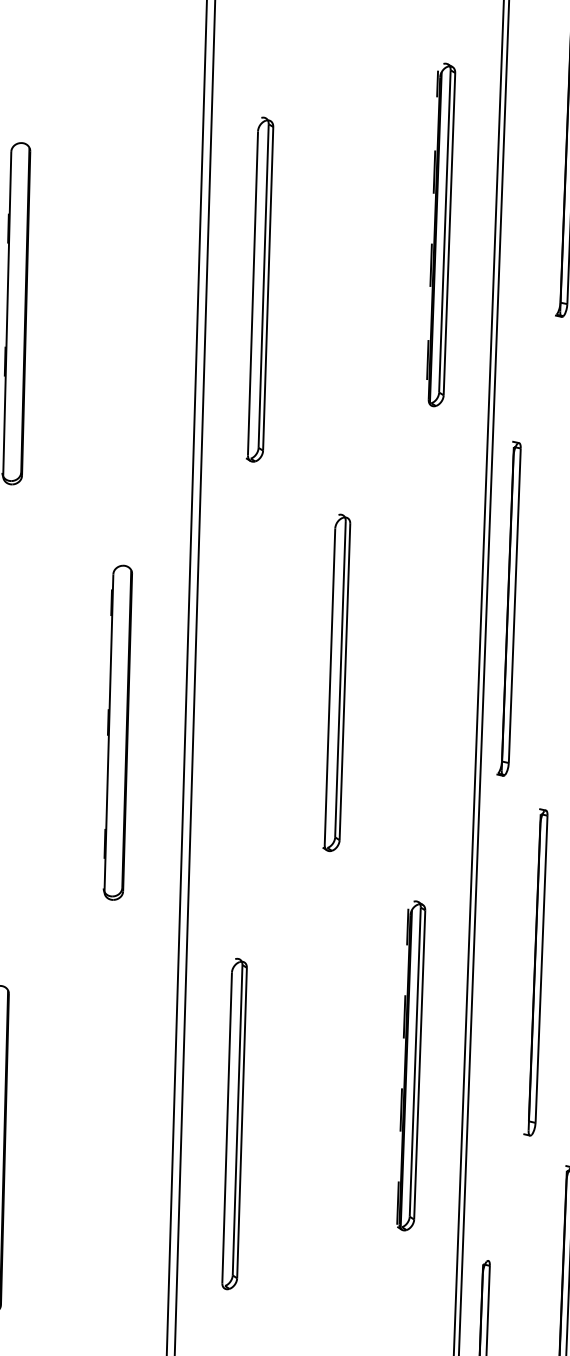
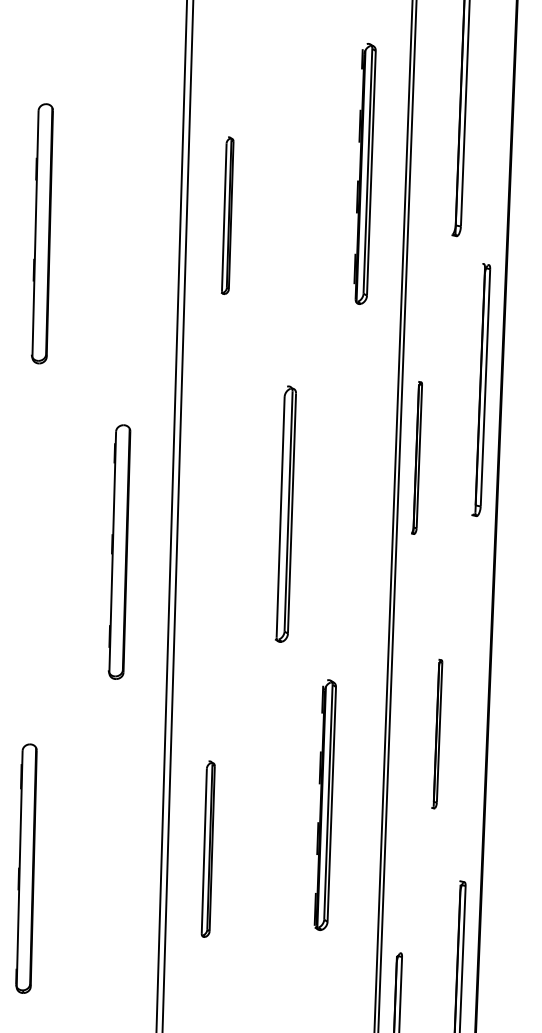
part: (260, 289) -> (227, 215), size x0.6
part: (508, 608) -> (416, 457), size x0.6
part: (535, 971) -> (436, 733), size x0.6
part: (410, 1065) -> (324, 804), moved
part: (235, 1122) -> (208, 848), size x0.7

